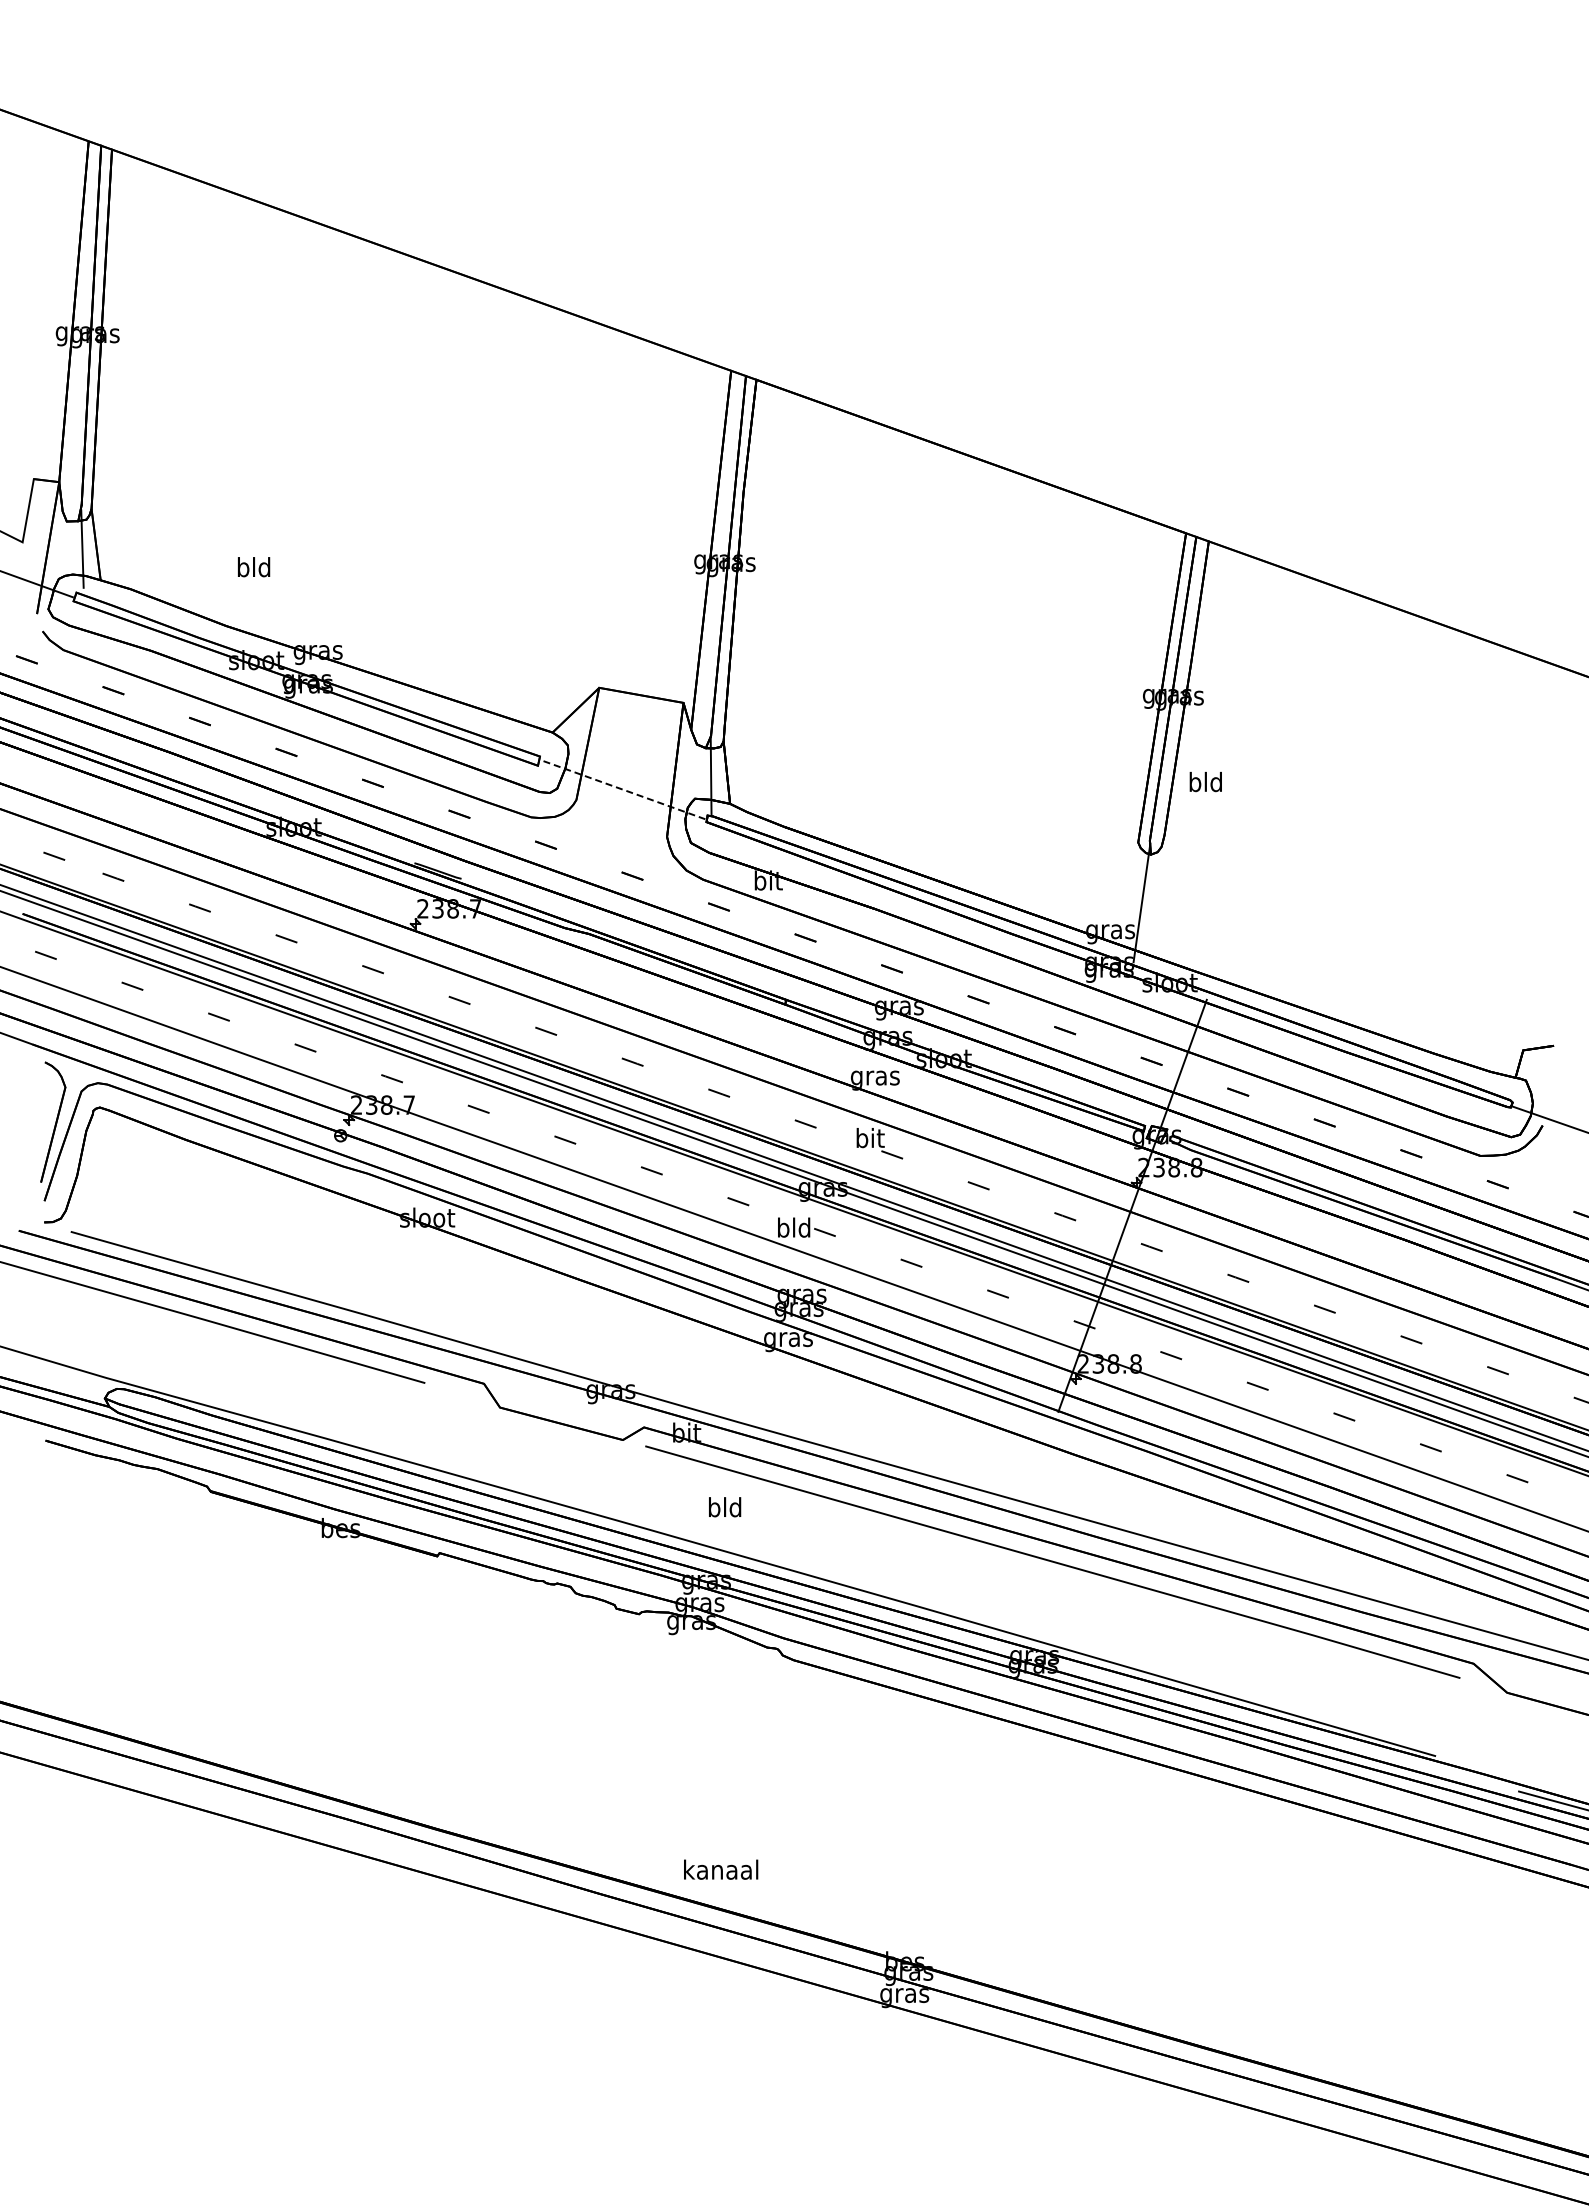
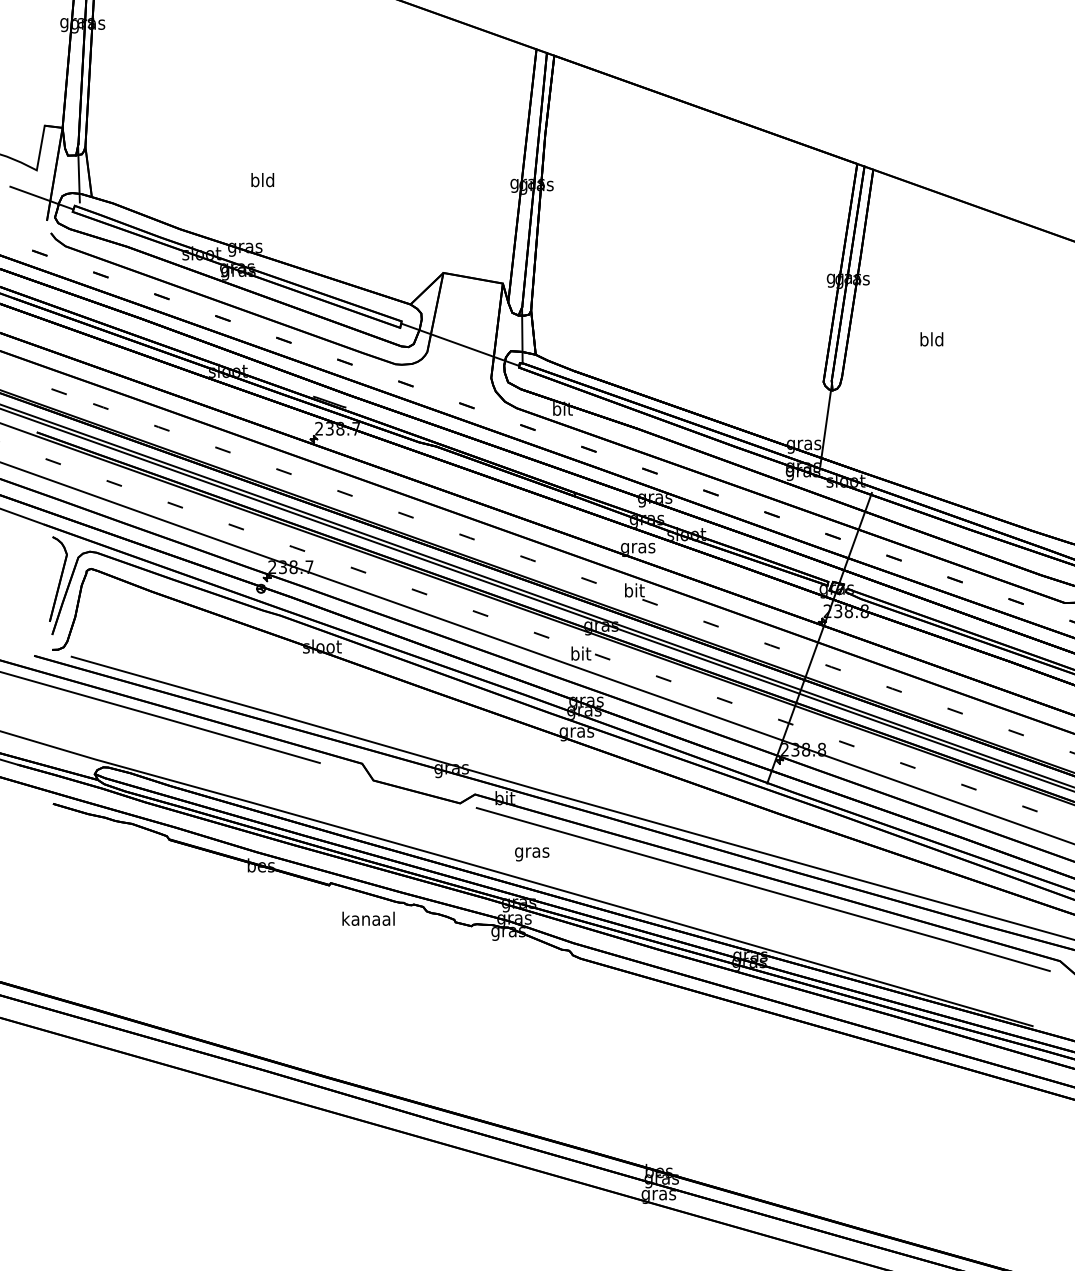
text: (254, 567) -> (263, 180), moved
text: (1205, 782) -> (931, 339), moved
line: (622, 789) -> (459, 344), dashed -> solid
text: (794, 1227) -> (581, 653), bld -> bit
text: (724, 1509) -> (531, 852), bld -> gras
text: (721, 1869) -> (368, 918), moved

